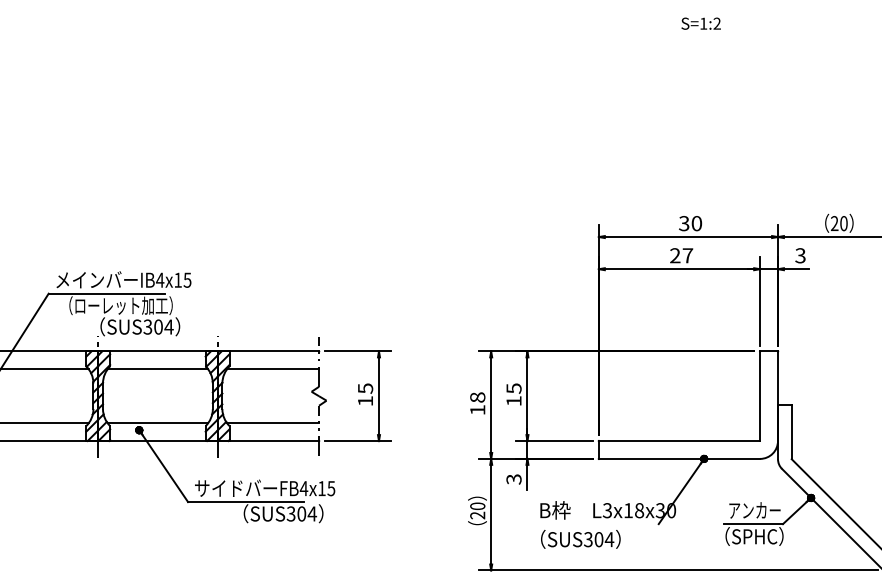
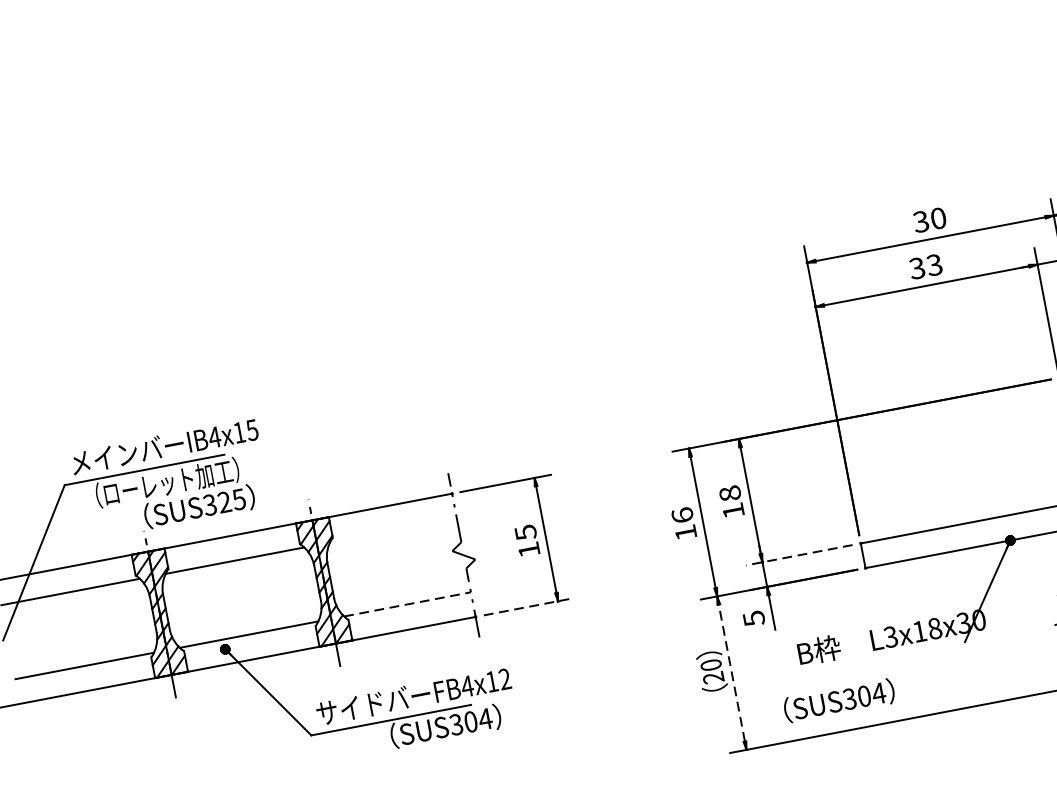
text: (681, 255) -> (925, 266), 27 -> 33
text: (163, 326) -> (231, 500), SUS304 -> SUS325
line: (272, 369) -> (392, 530), removed
text: (513, 388) -> (729, 493), 15 -> 18
text: (477, 397) -> (682, 515), 18 -> 16
line: (273, 423) -> (408, 604), solid -> dashed
line: (358, 441) -> (530, 607), solid -> dashed
line: (554, 441) -> (799, 555), solid -> dashed
text: (513, 479) -> (753, 618), 3 -> 5
text: (331, 488) -> (505, 679), FB4x15 -> FB4x12
line: (491, 514) -> (732, 672), solid -> dashed
text: (580, 539) -> (838, 700), moved

